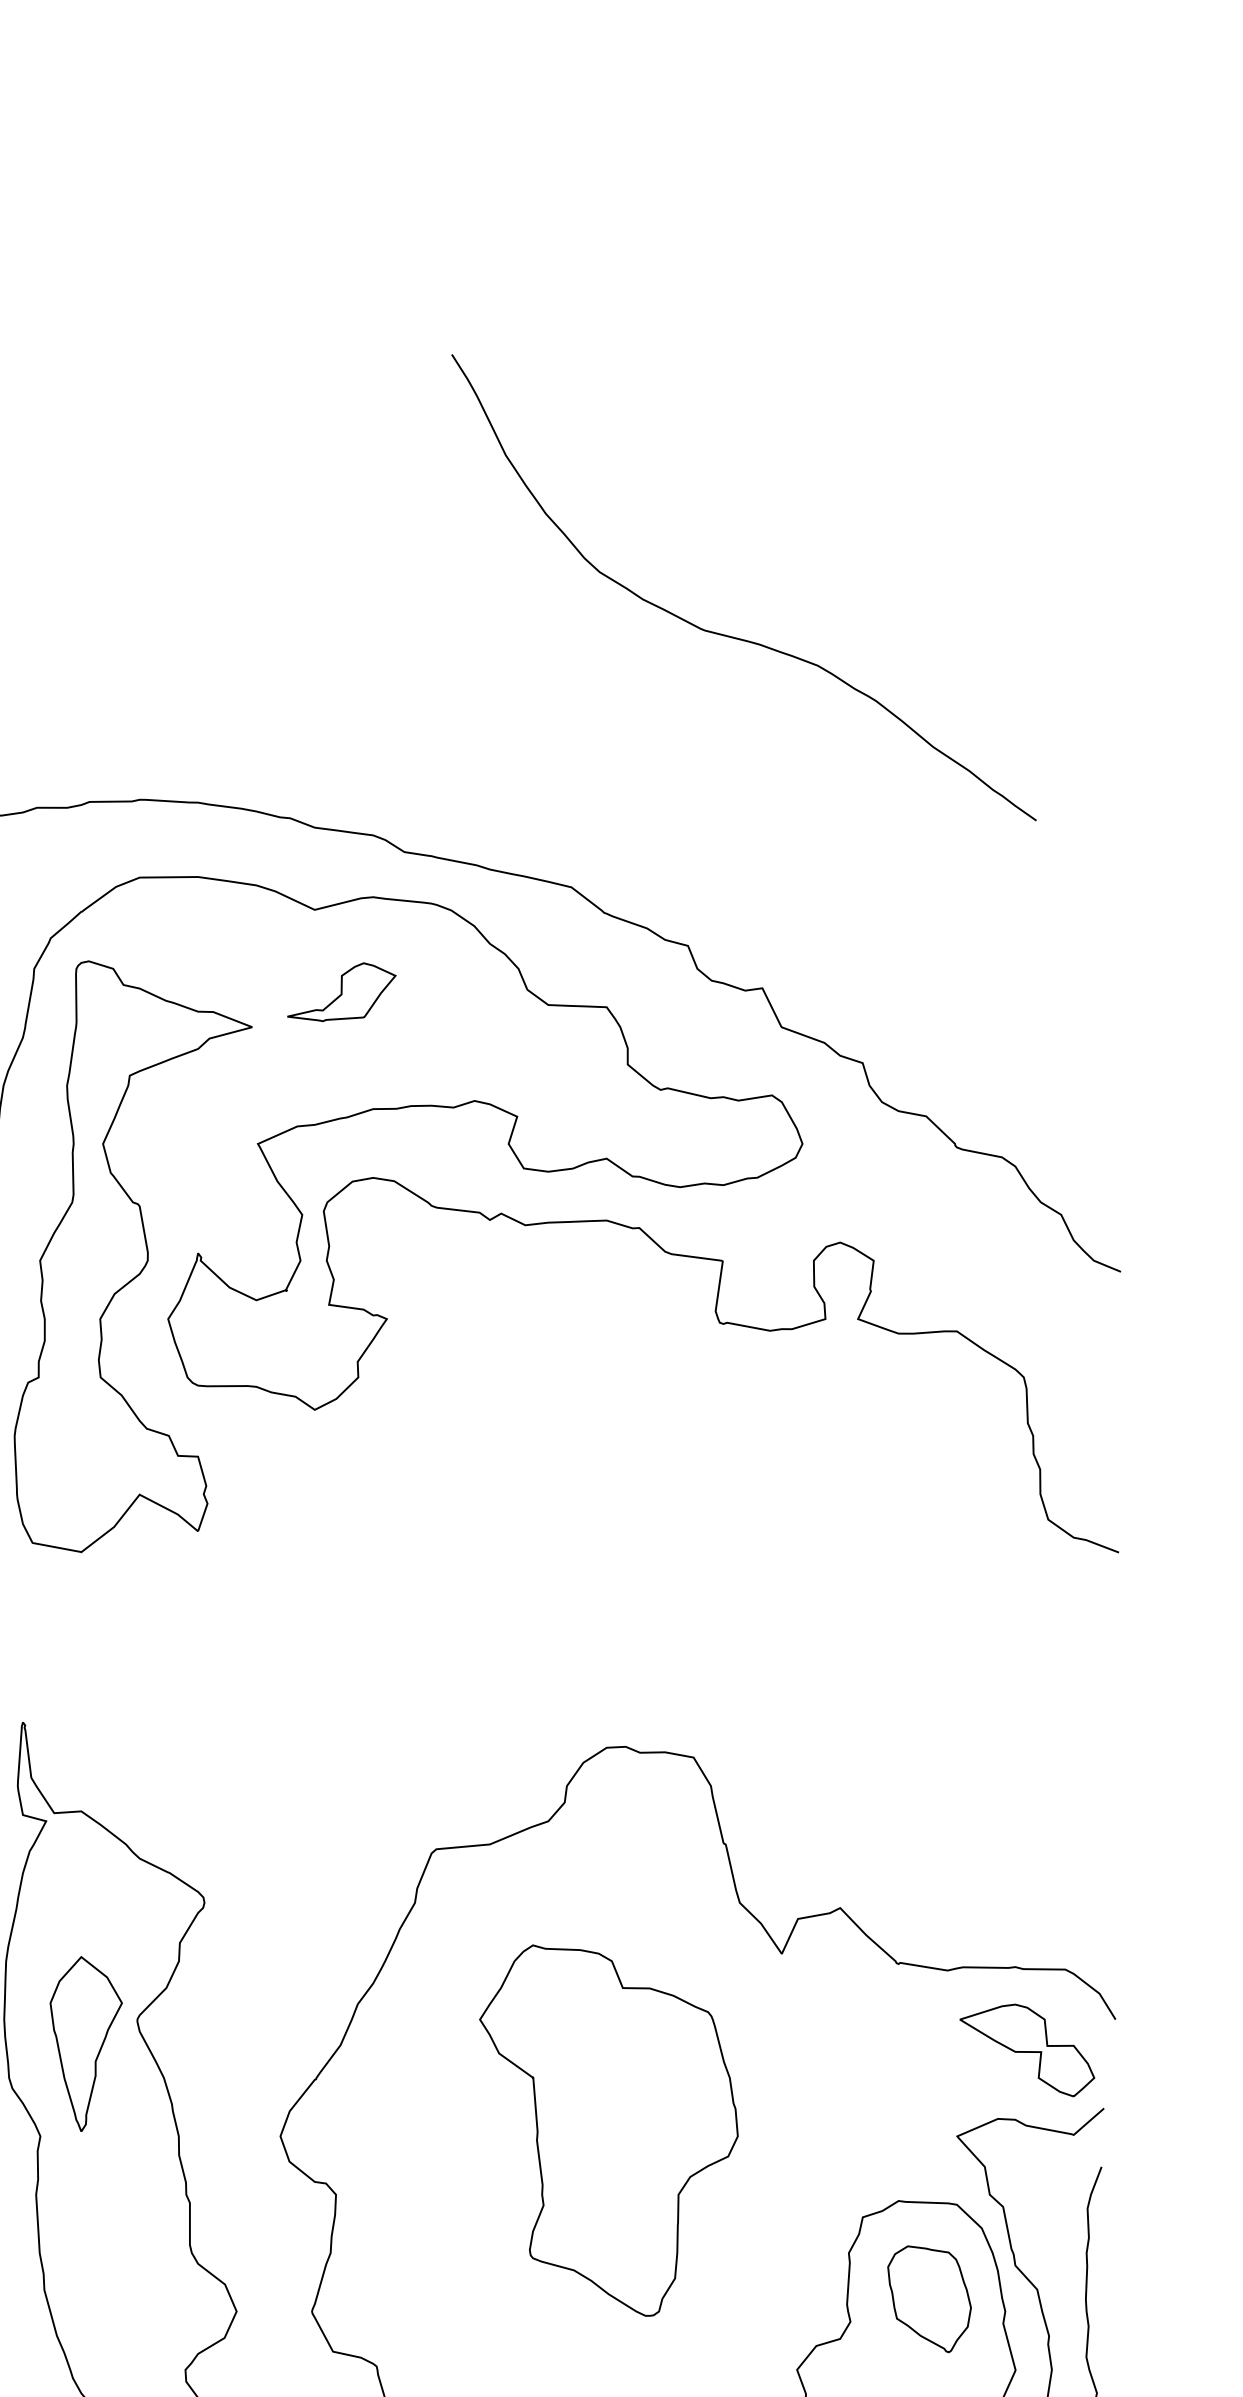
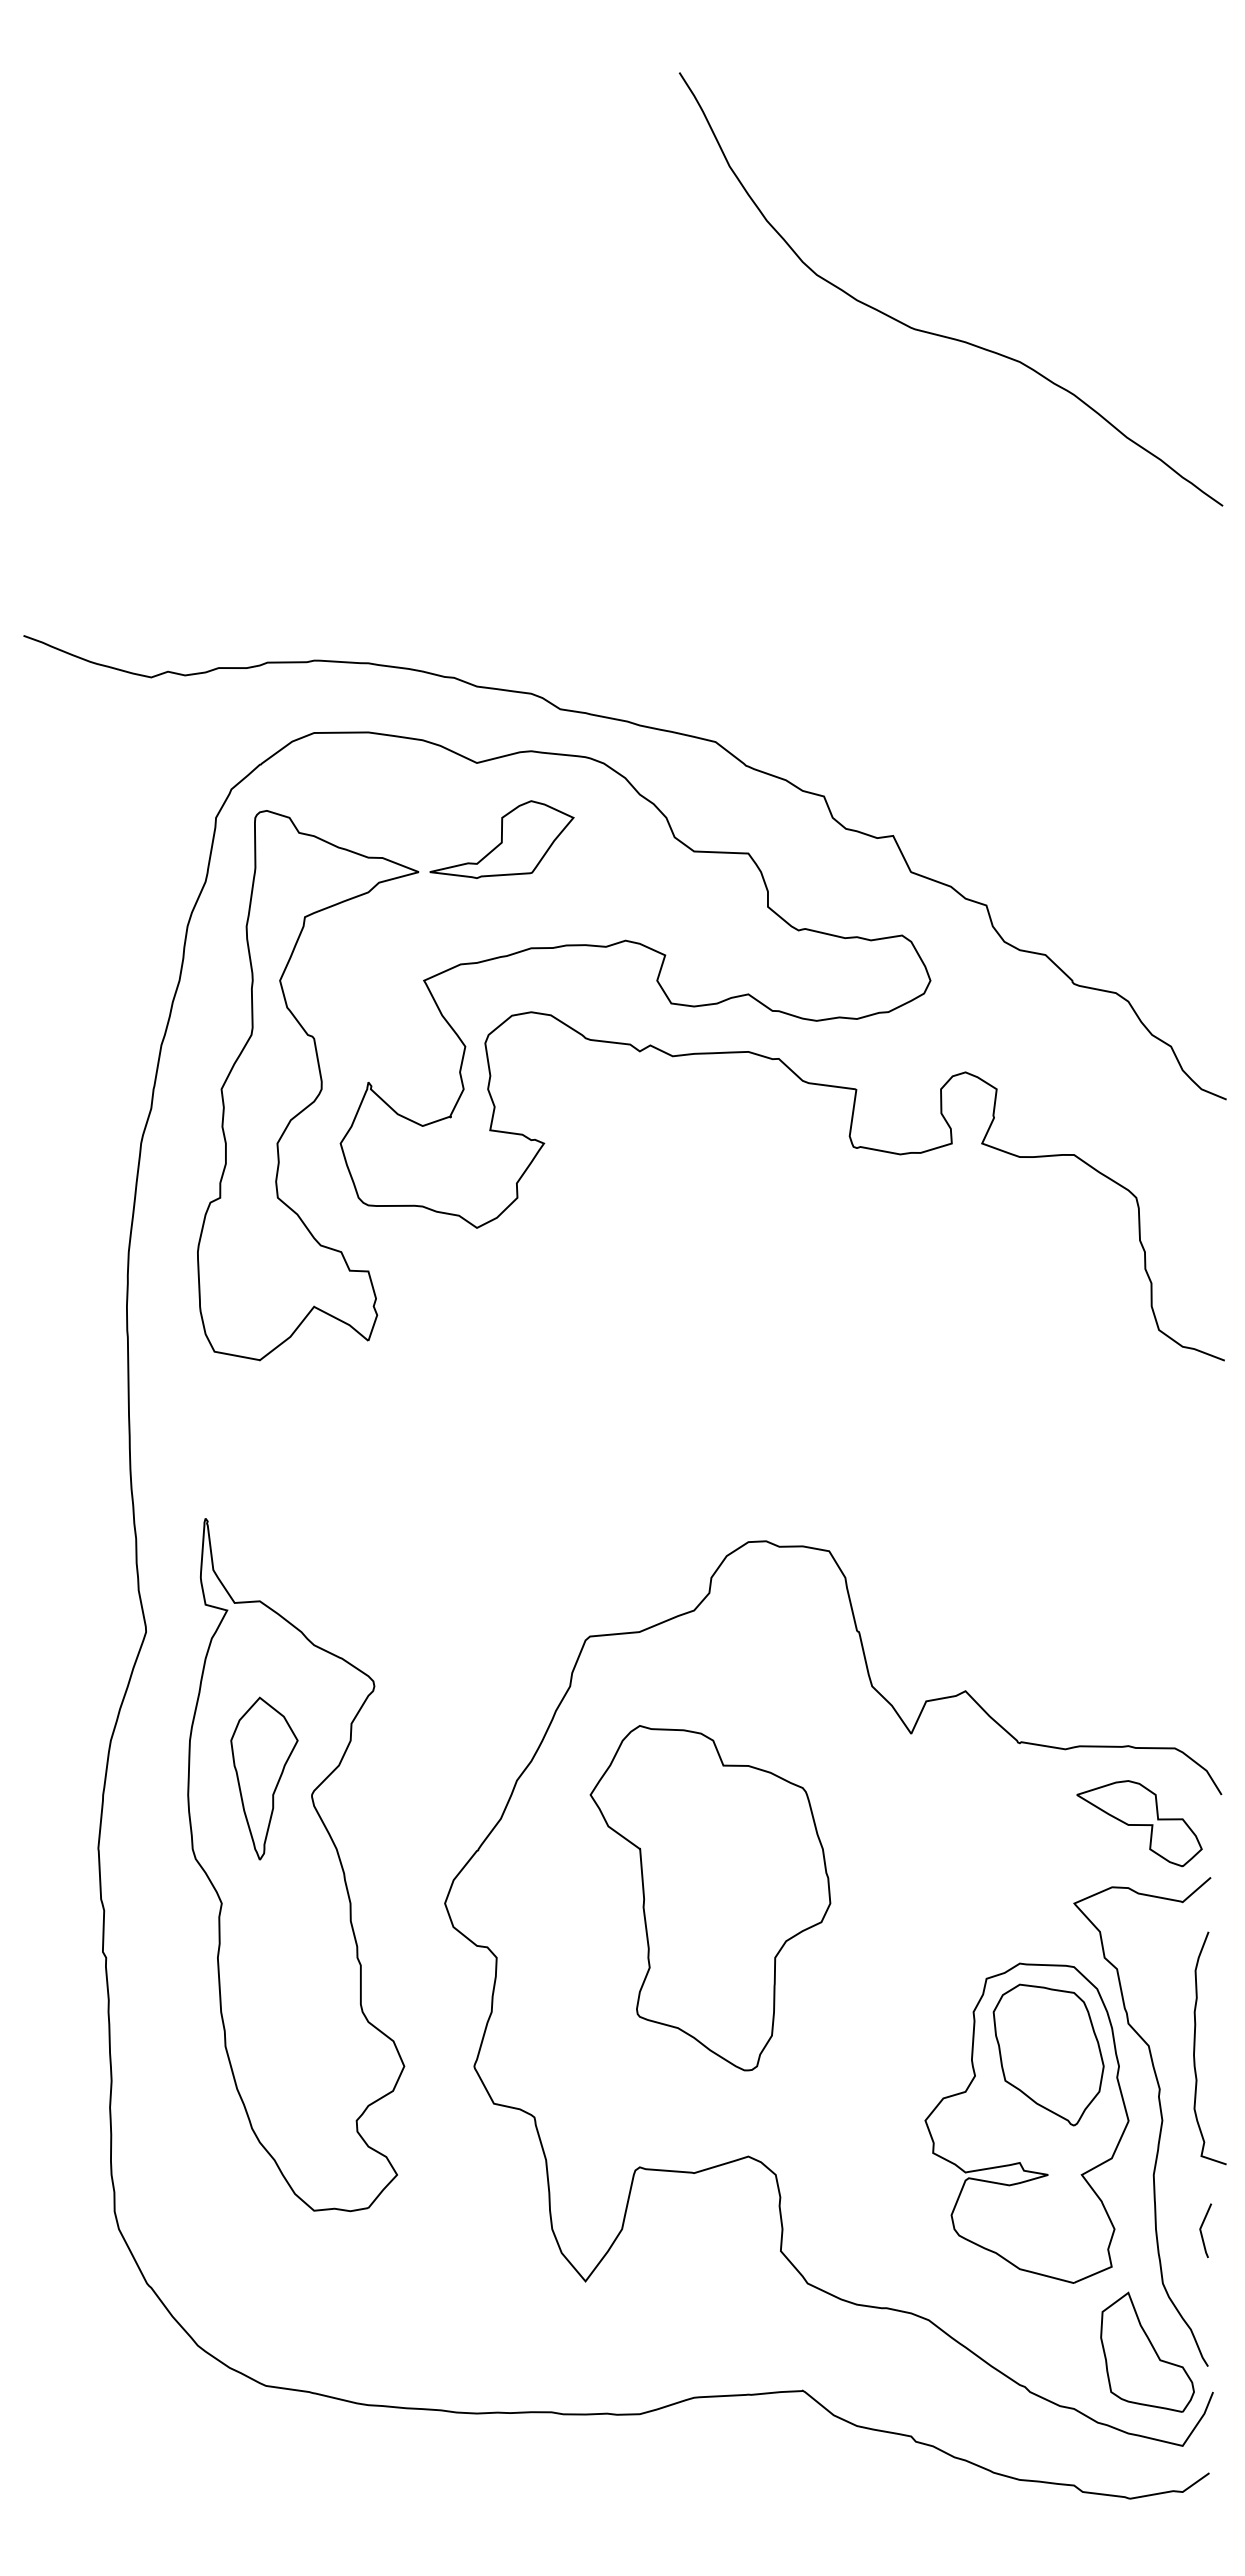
curve: (732, 636) -> (940, 334), moved
part: (341, 992) -> (501, 839), size x1.43
part: (86, 2043) -> (264, 1778), moved
part: (608, 2130) -> (710, 1898), moved
part: (929, 2298) -> (1048, 2054), size x1.43

